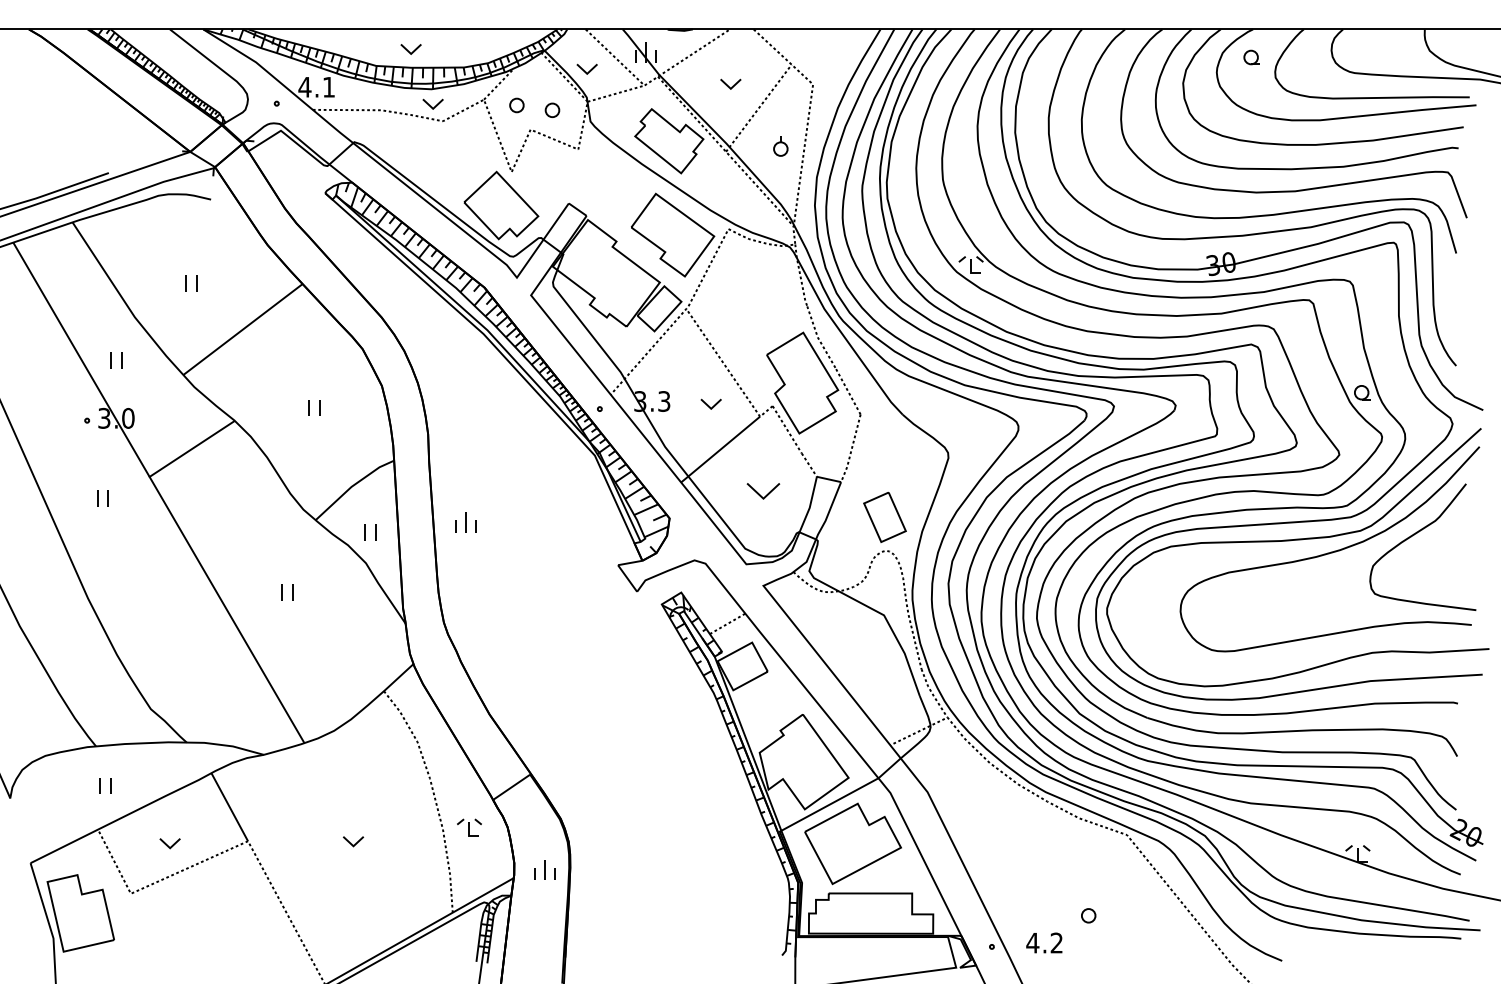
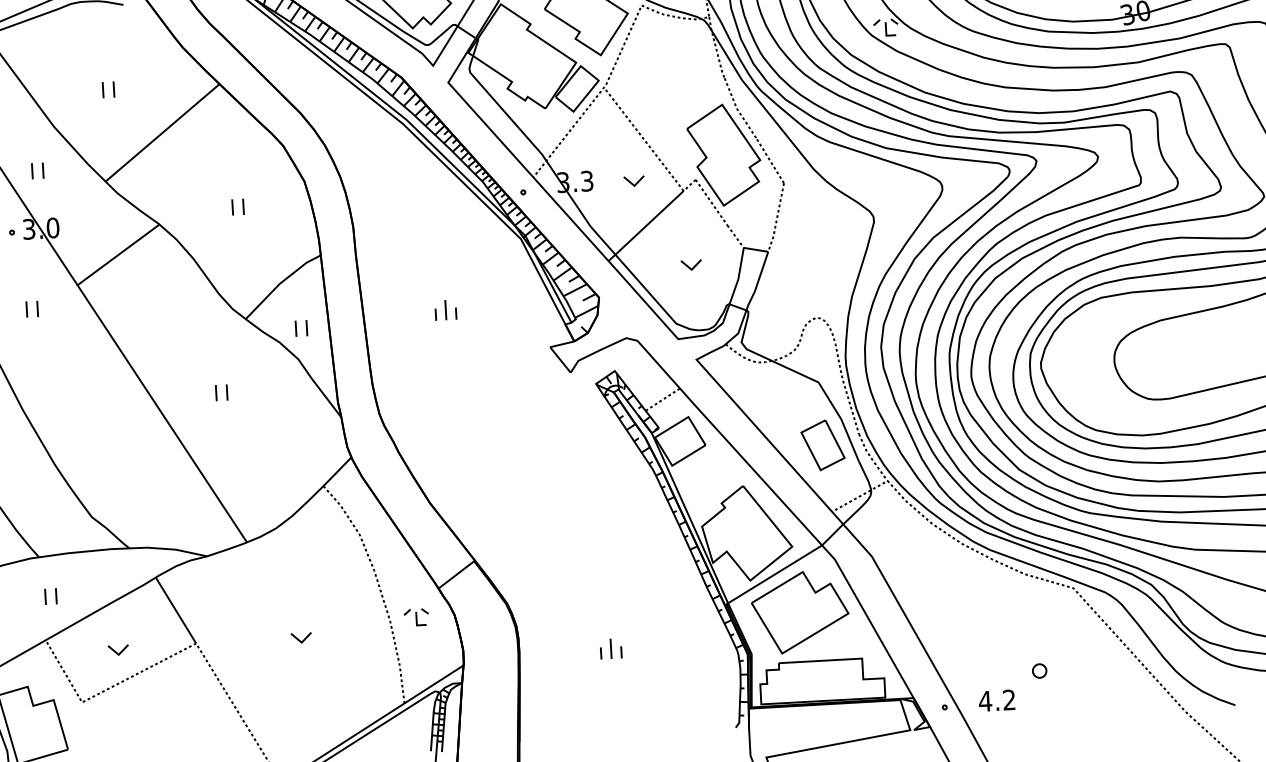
part: (763, 490) -> (691, 264), size x0.62
part: (884, 516) -> (822, 444), moved
part: (465, 522) -> (445, 310), moved
part: (544, 869) -> (610, 648), moved

